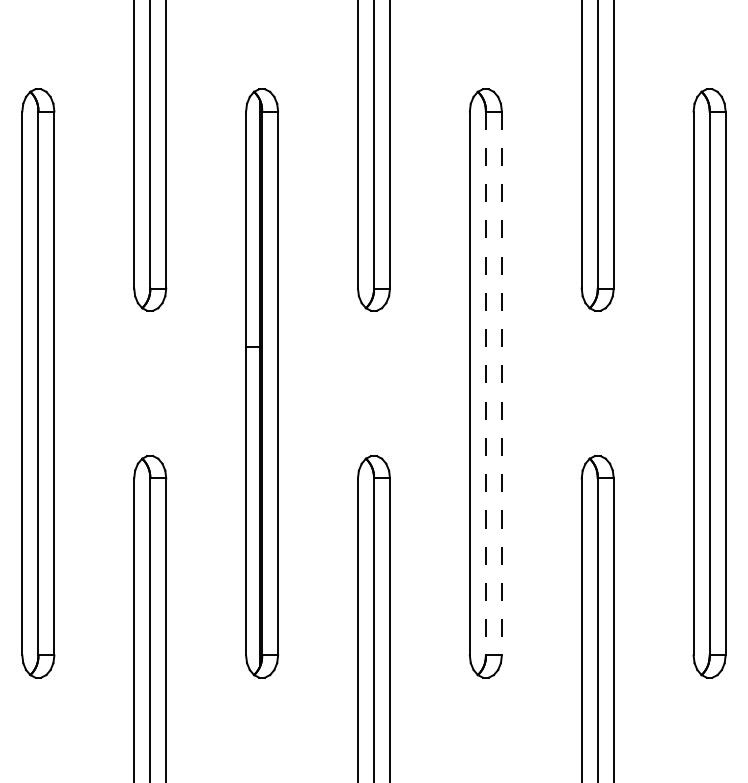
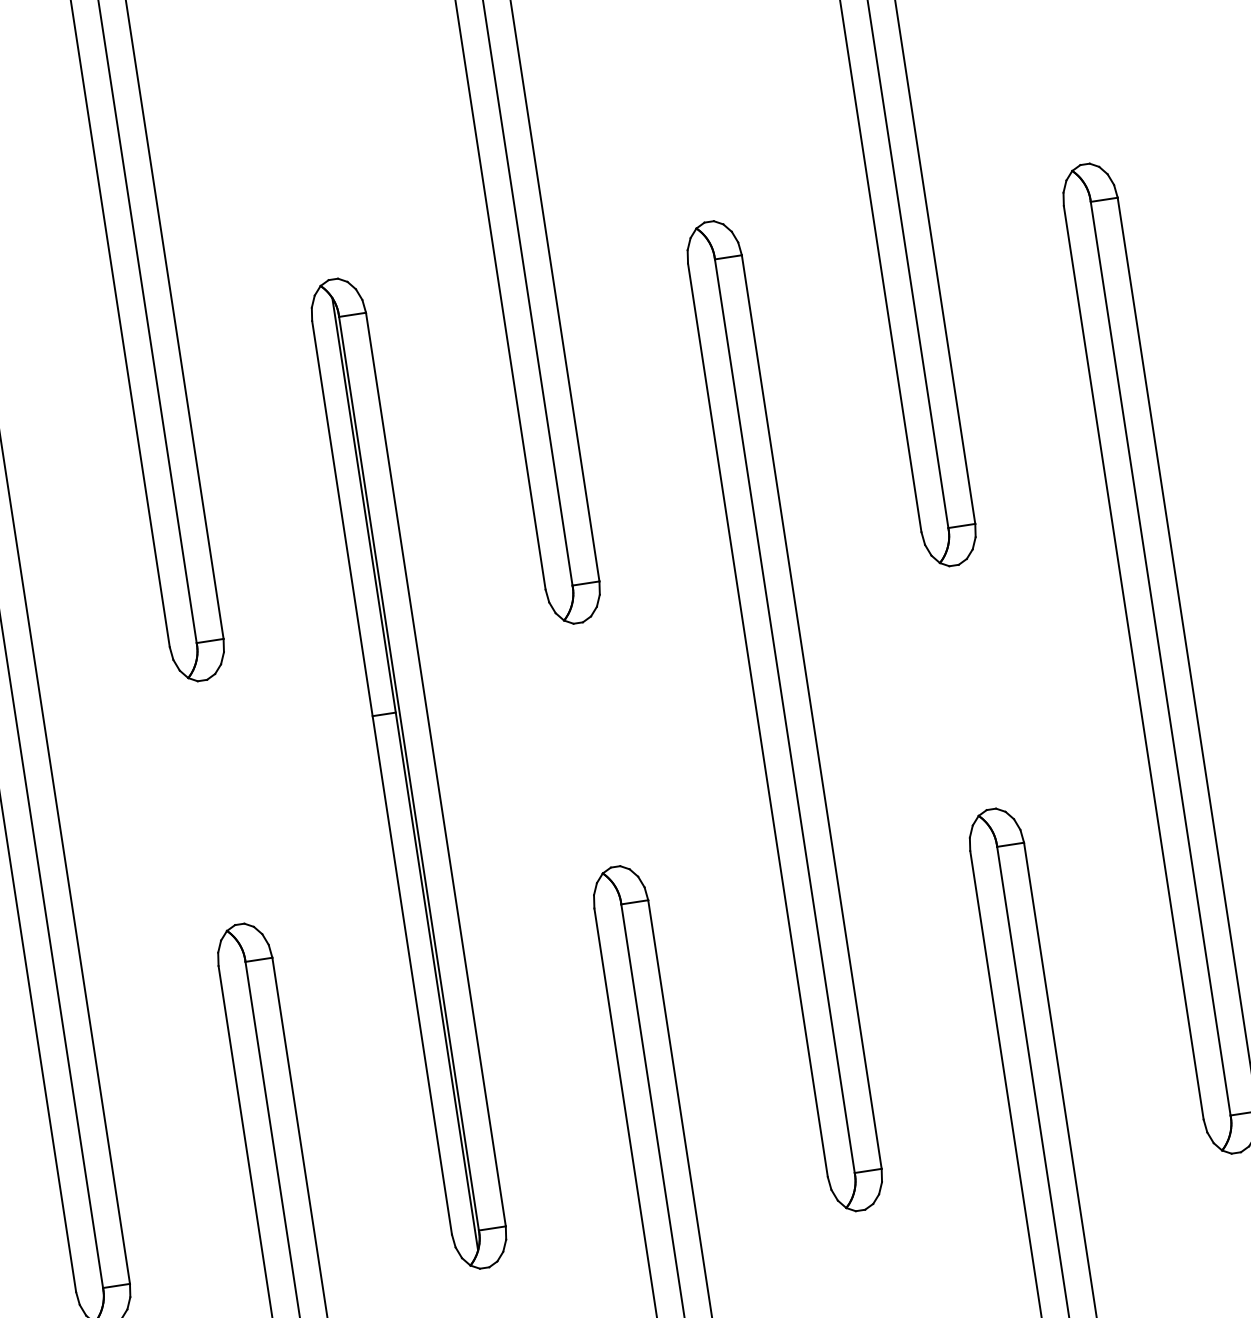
line: (485, 383) -> (784, 716), dashed -> solid
line: (501, 383) -> (811, 712), dashed -> solid

